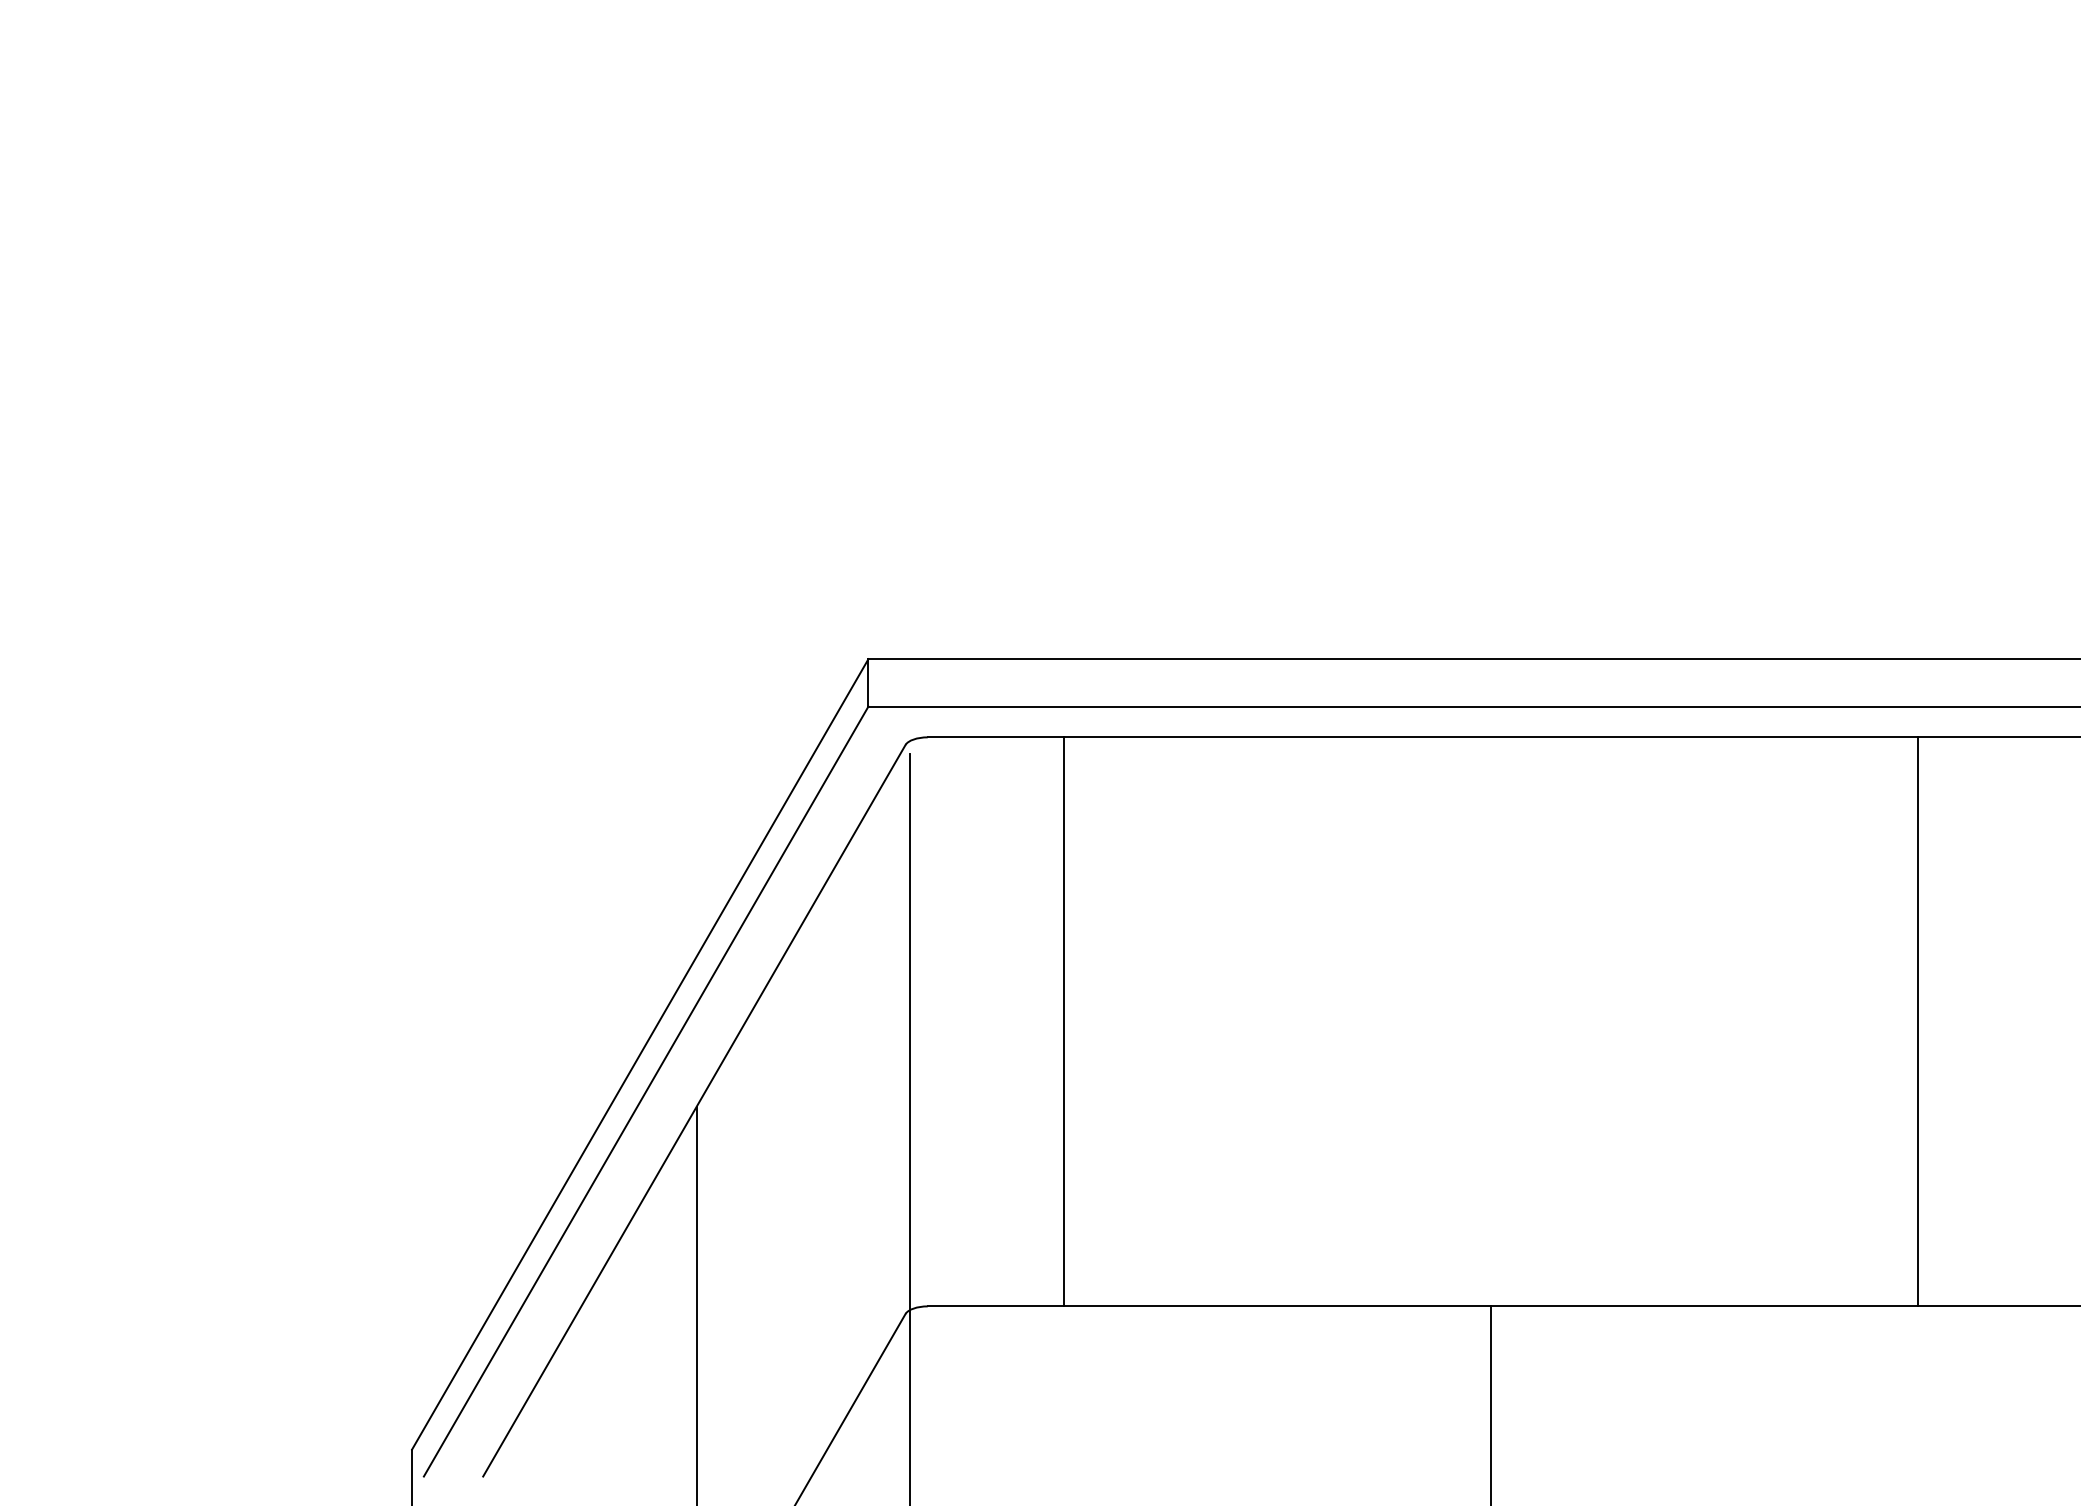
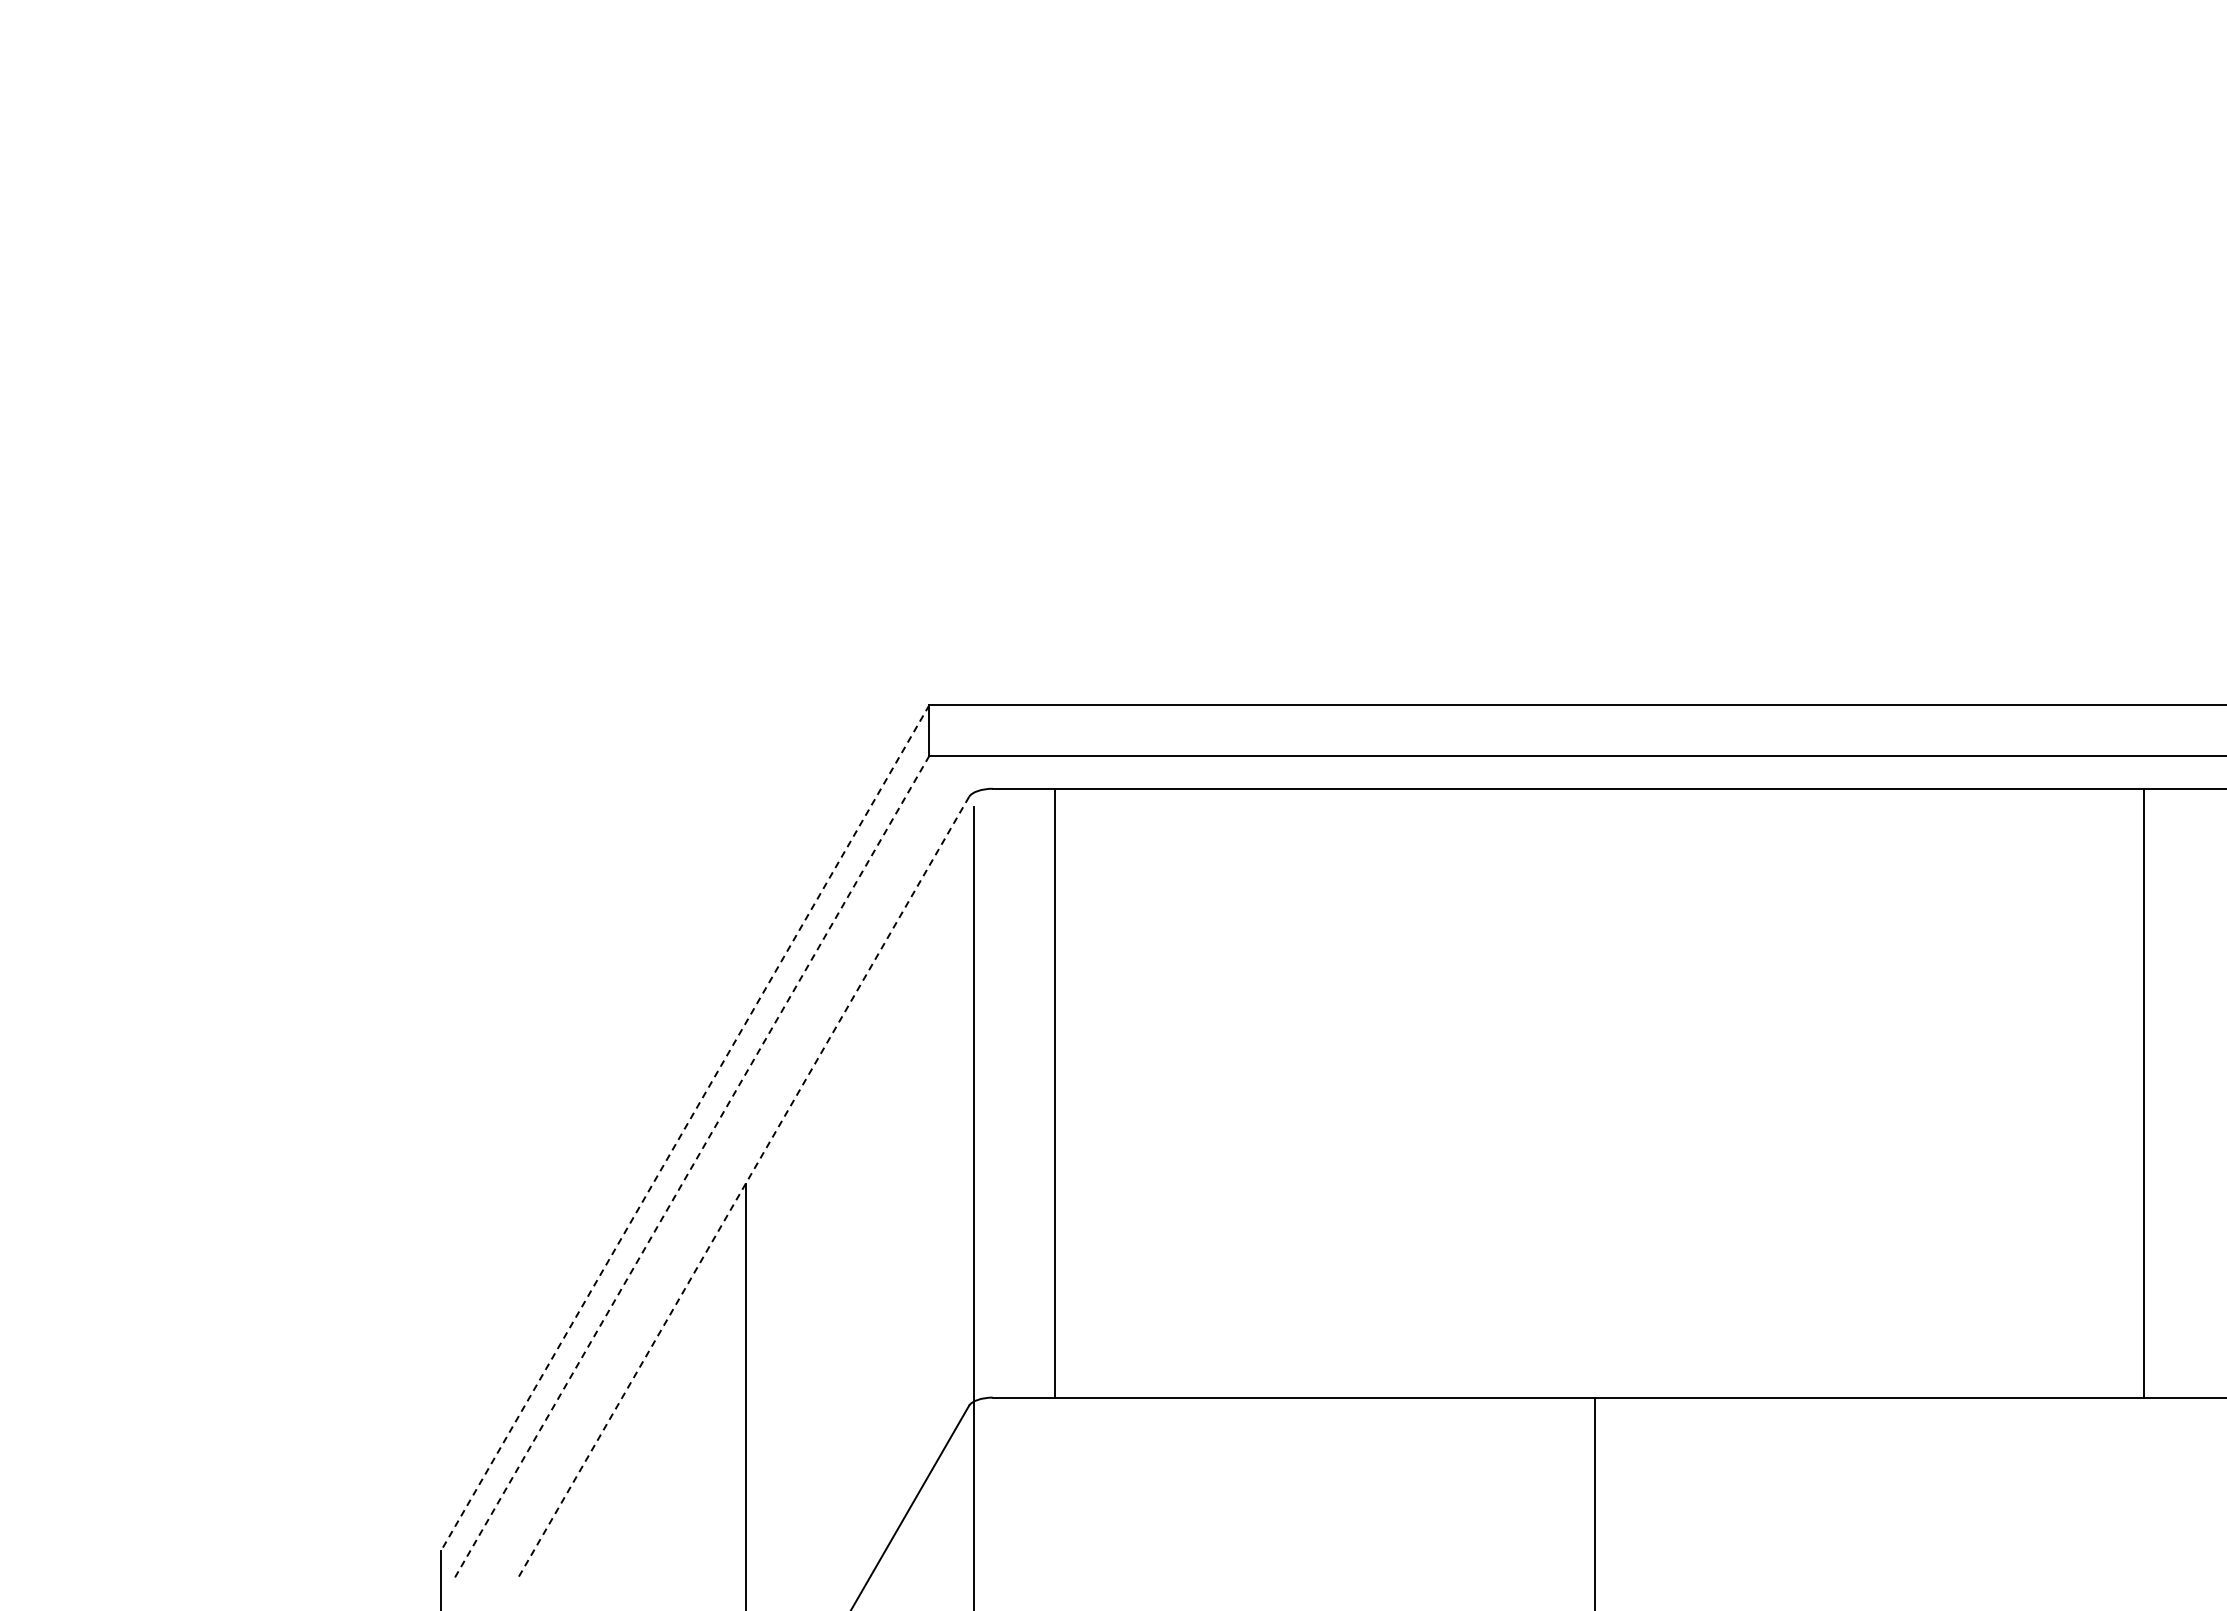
line: (1063, 1021) -> (1054, 1092), moved
line: (1917, 1021) -> (2143, 1092), moved
line: (639, 1054) -> (684, 1128), solid -> dashed
line: (646, 1091) -> (691, 1167), solid -> dashed
line: (693, 1110) -> (742, 1188), solid -> dashed

